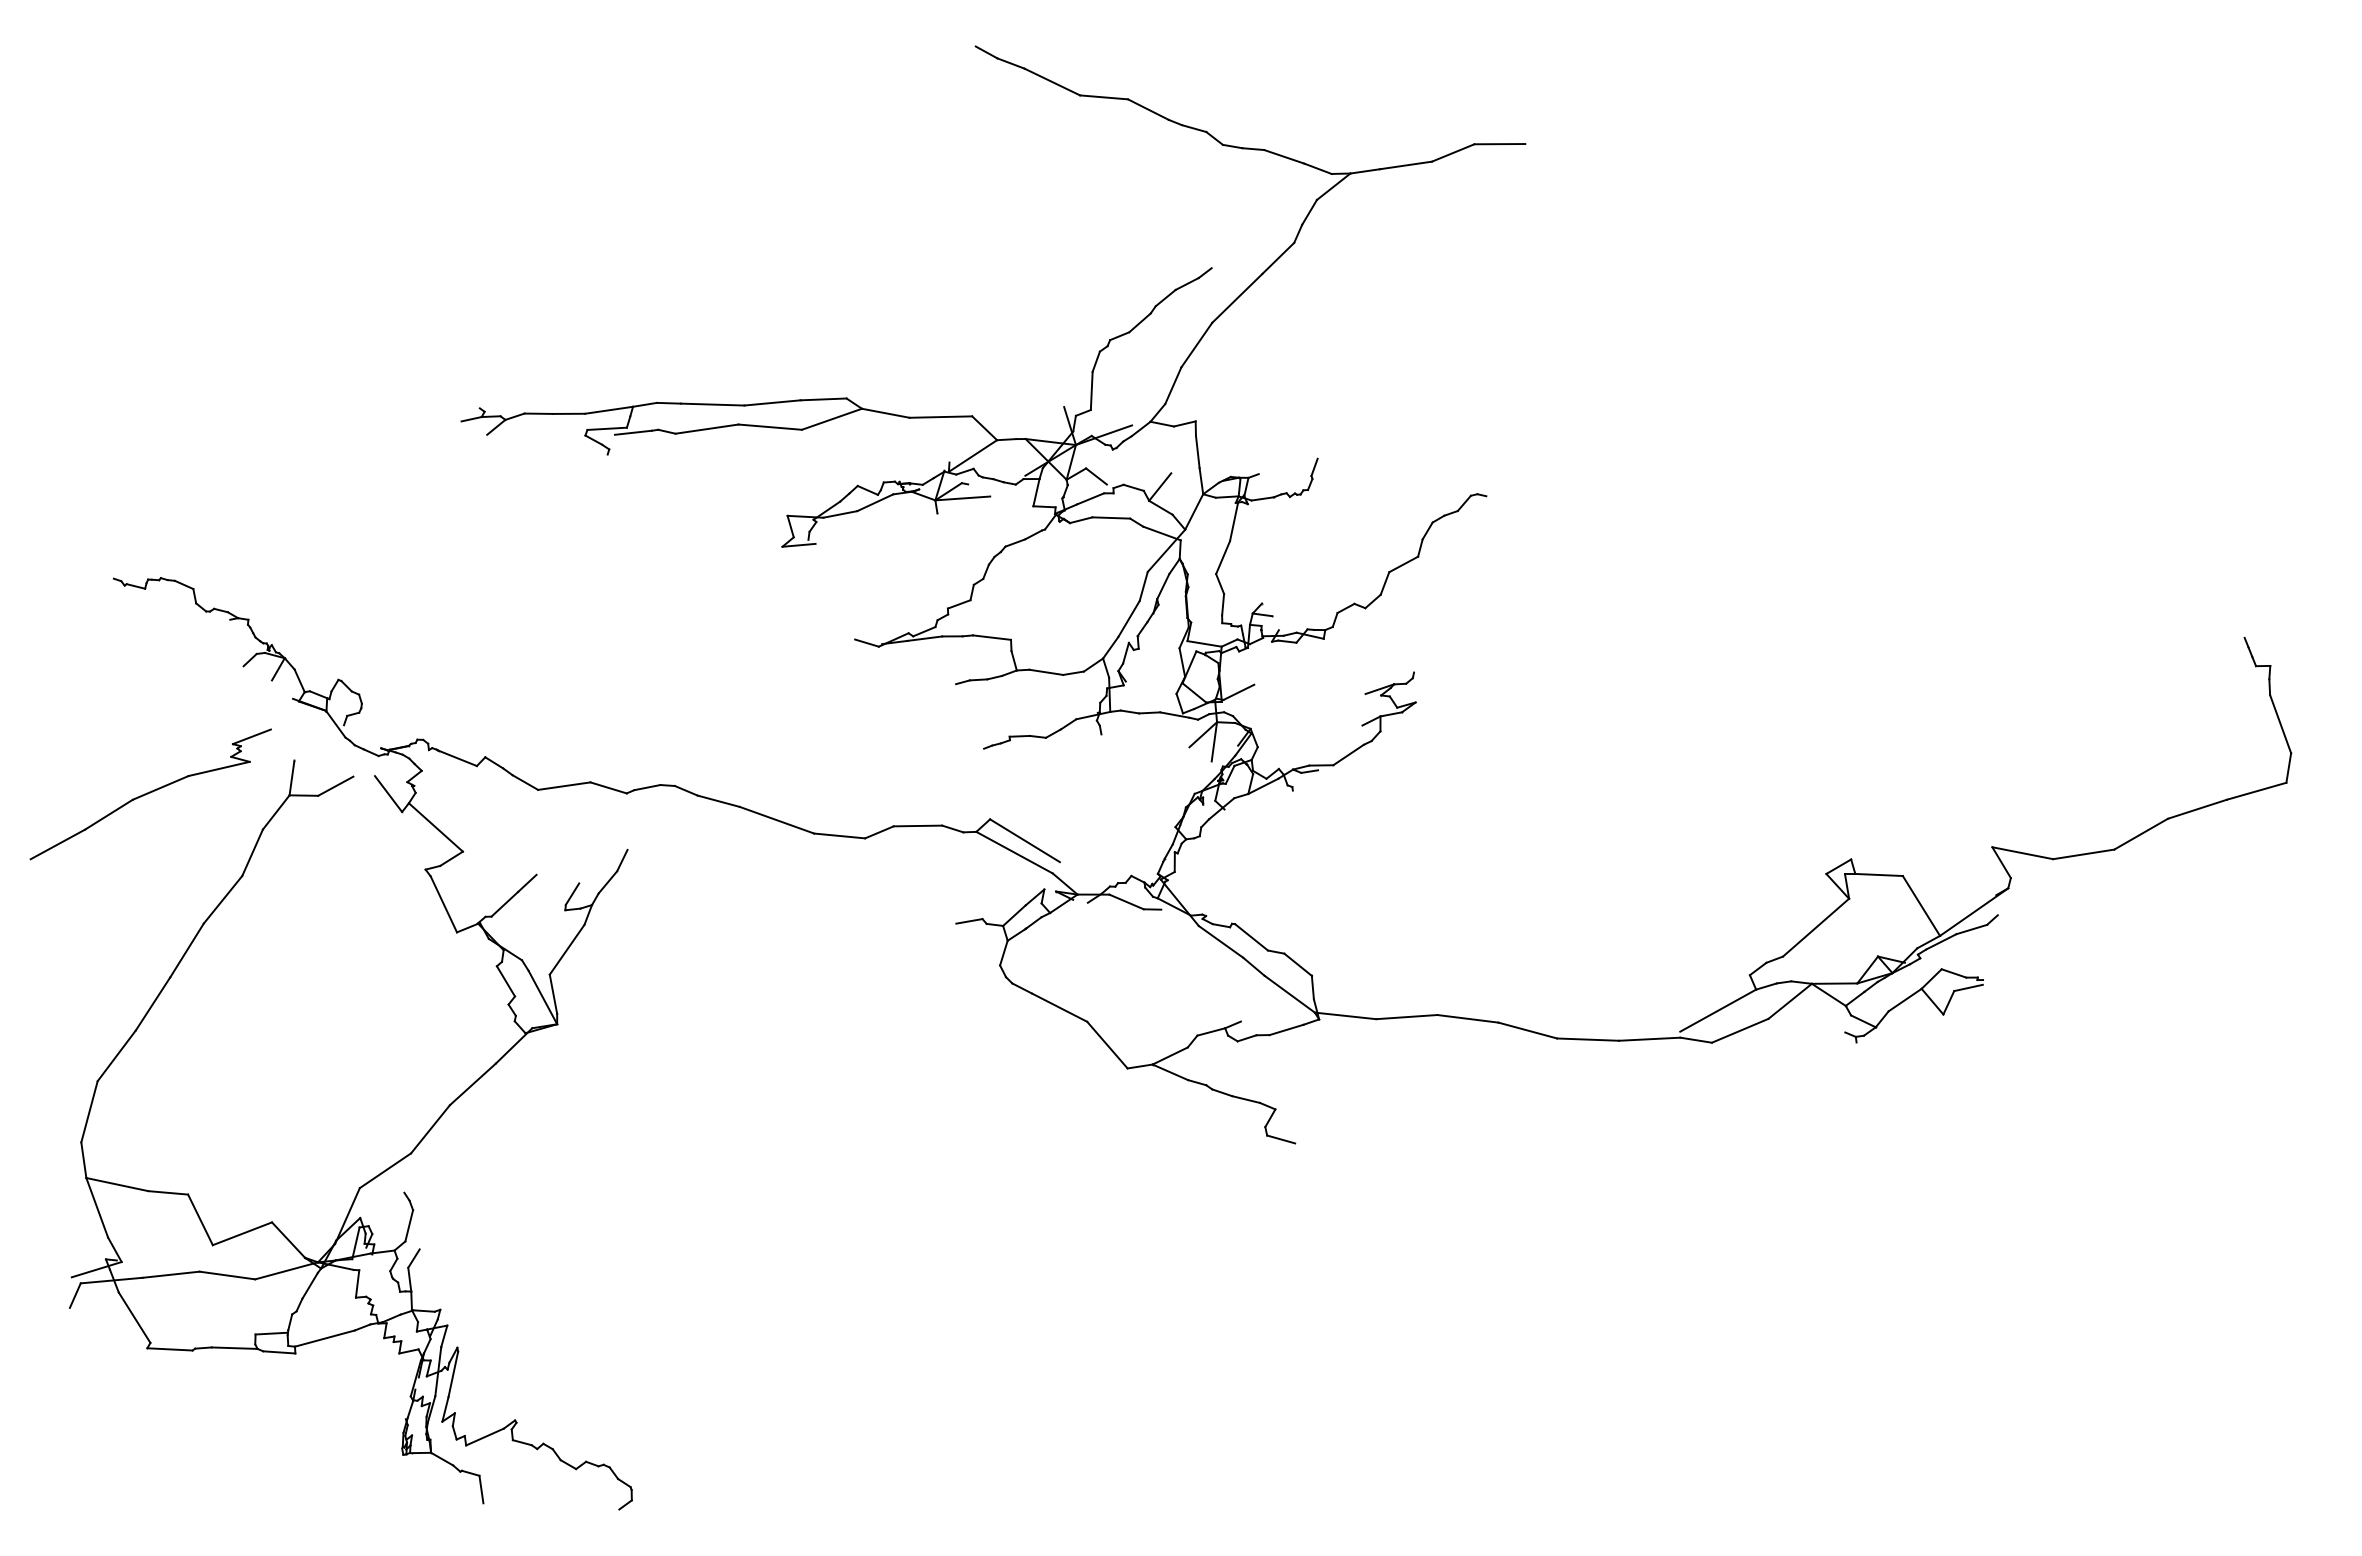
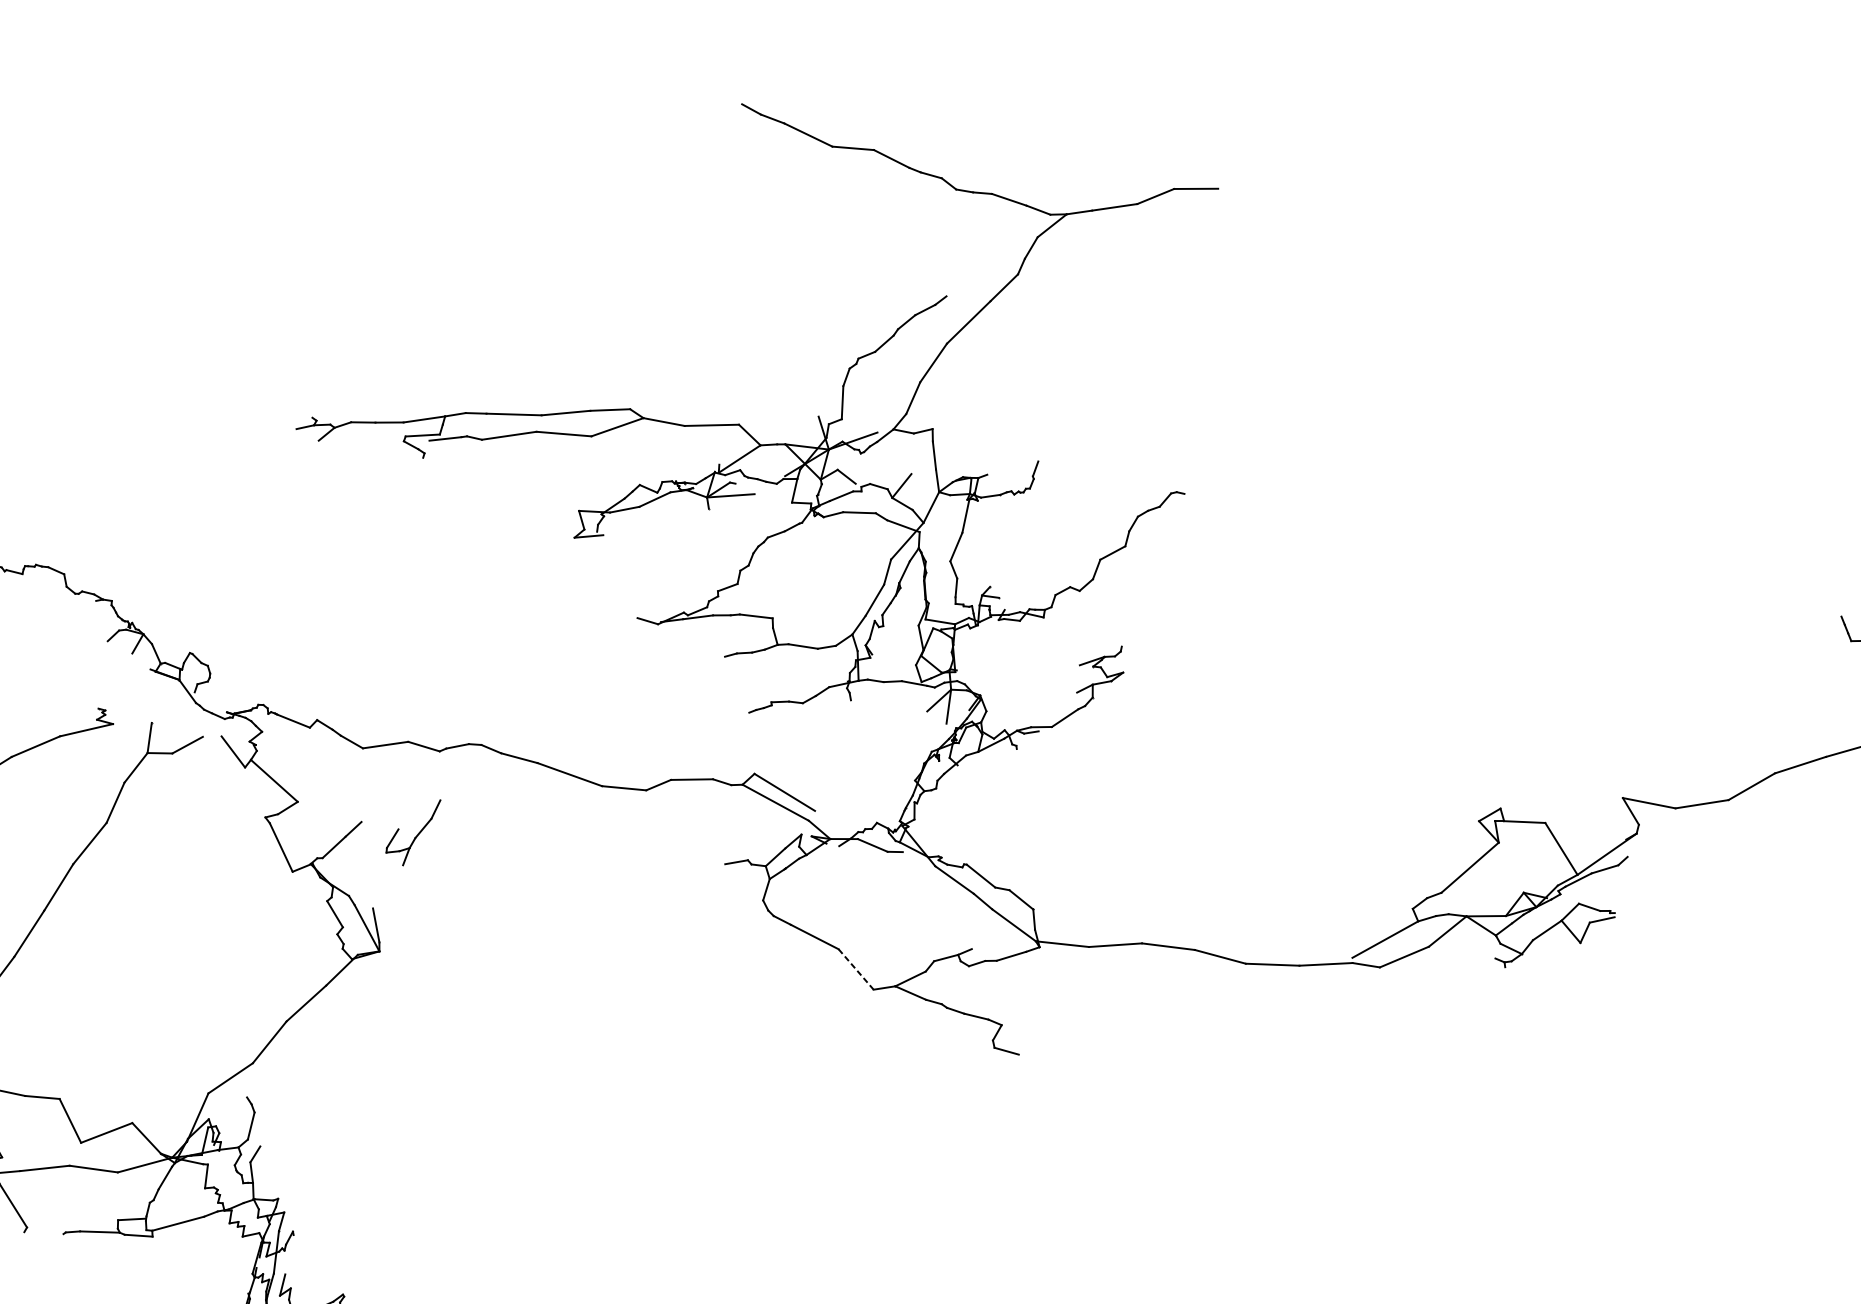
line: (1238, 691) -> (969, 663), removed
line: (251, 736) -> (114, 702), removed
line: (566, 949) -> (387, 886), removed
line: (1107, 1045) -> (856, 969), solid -> dashed
line: (169, 1349) -> (43, 1233), removed
line: (453, 1374) -> (289, 1254), removed

